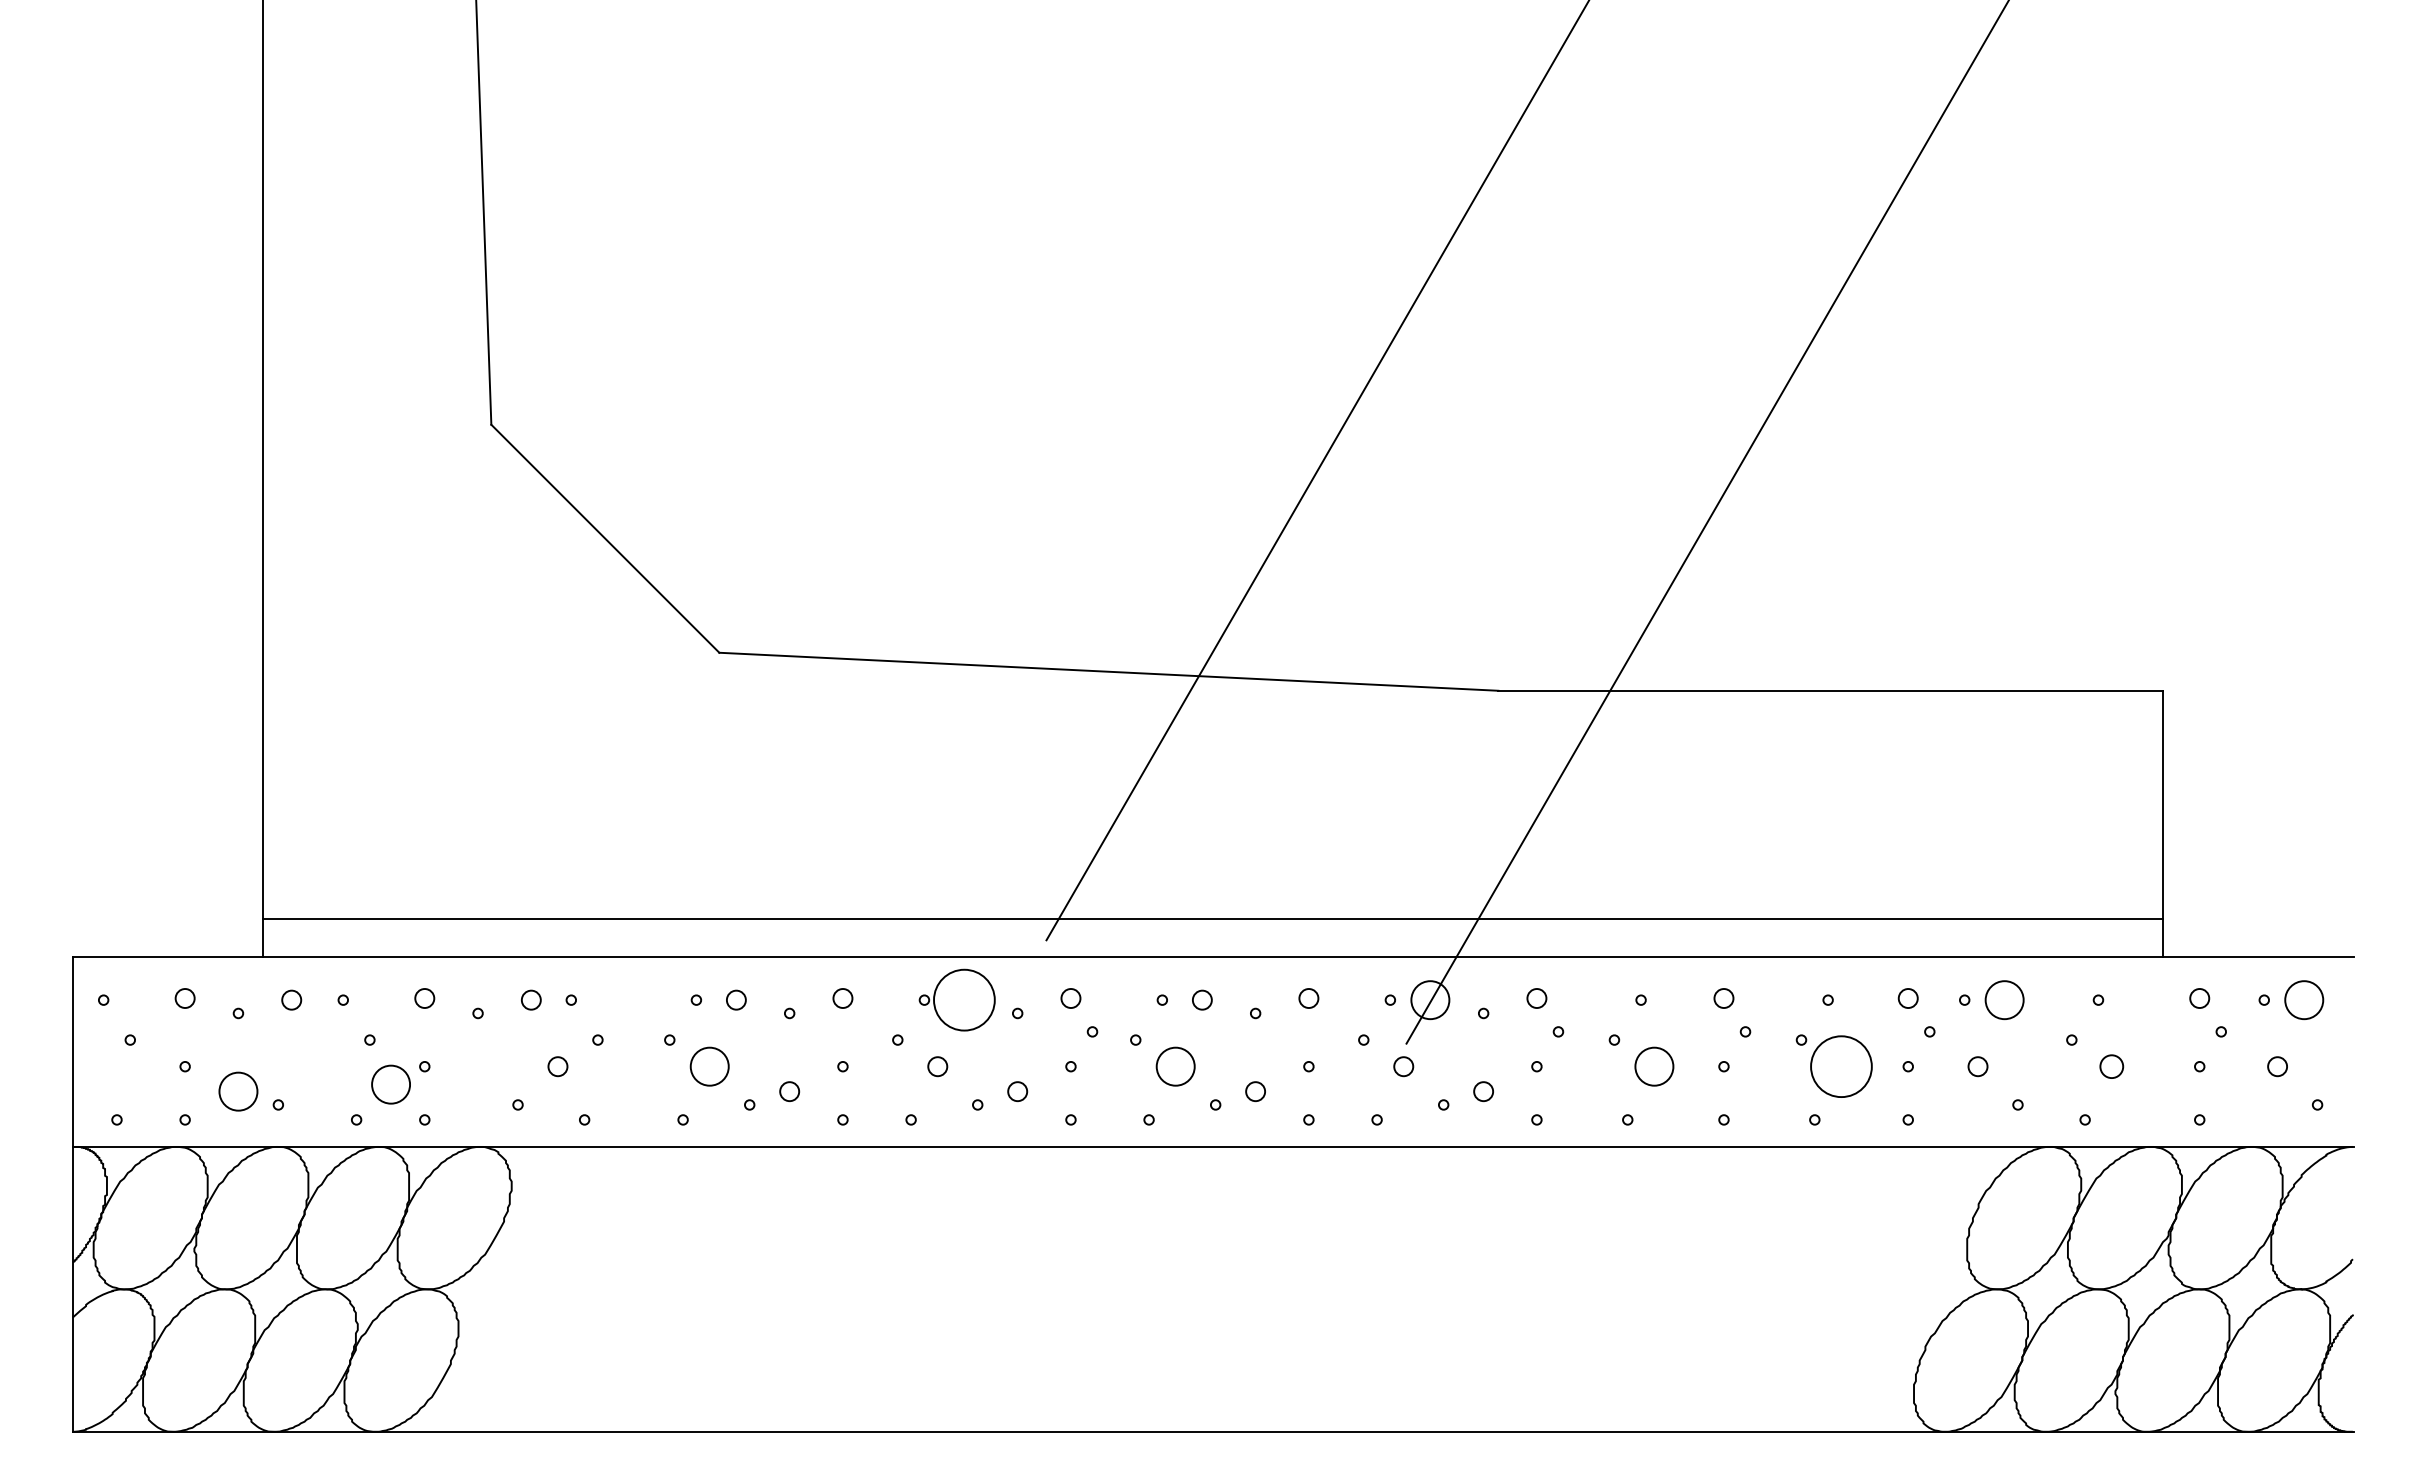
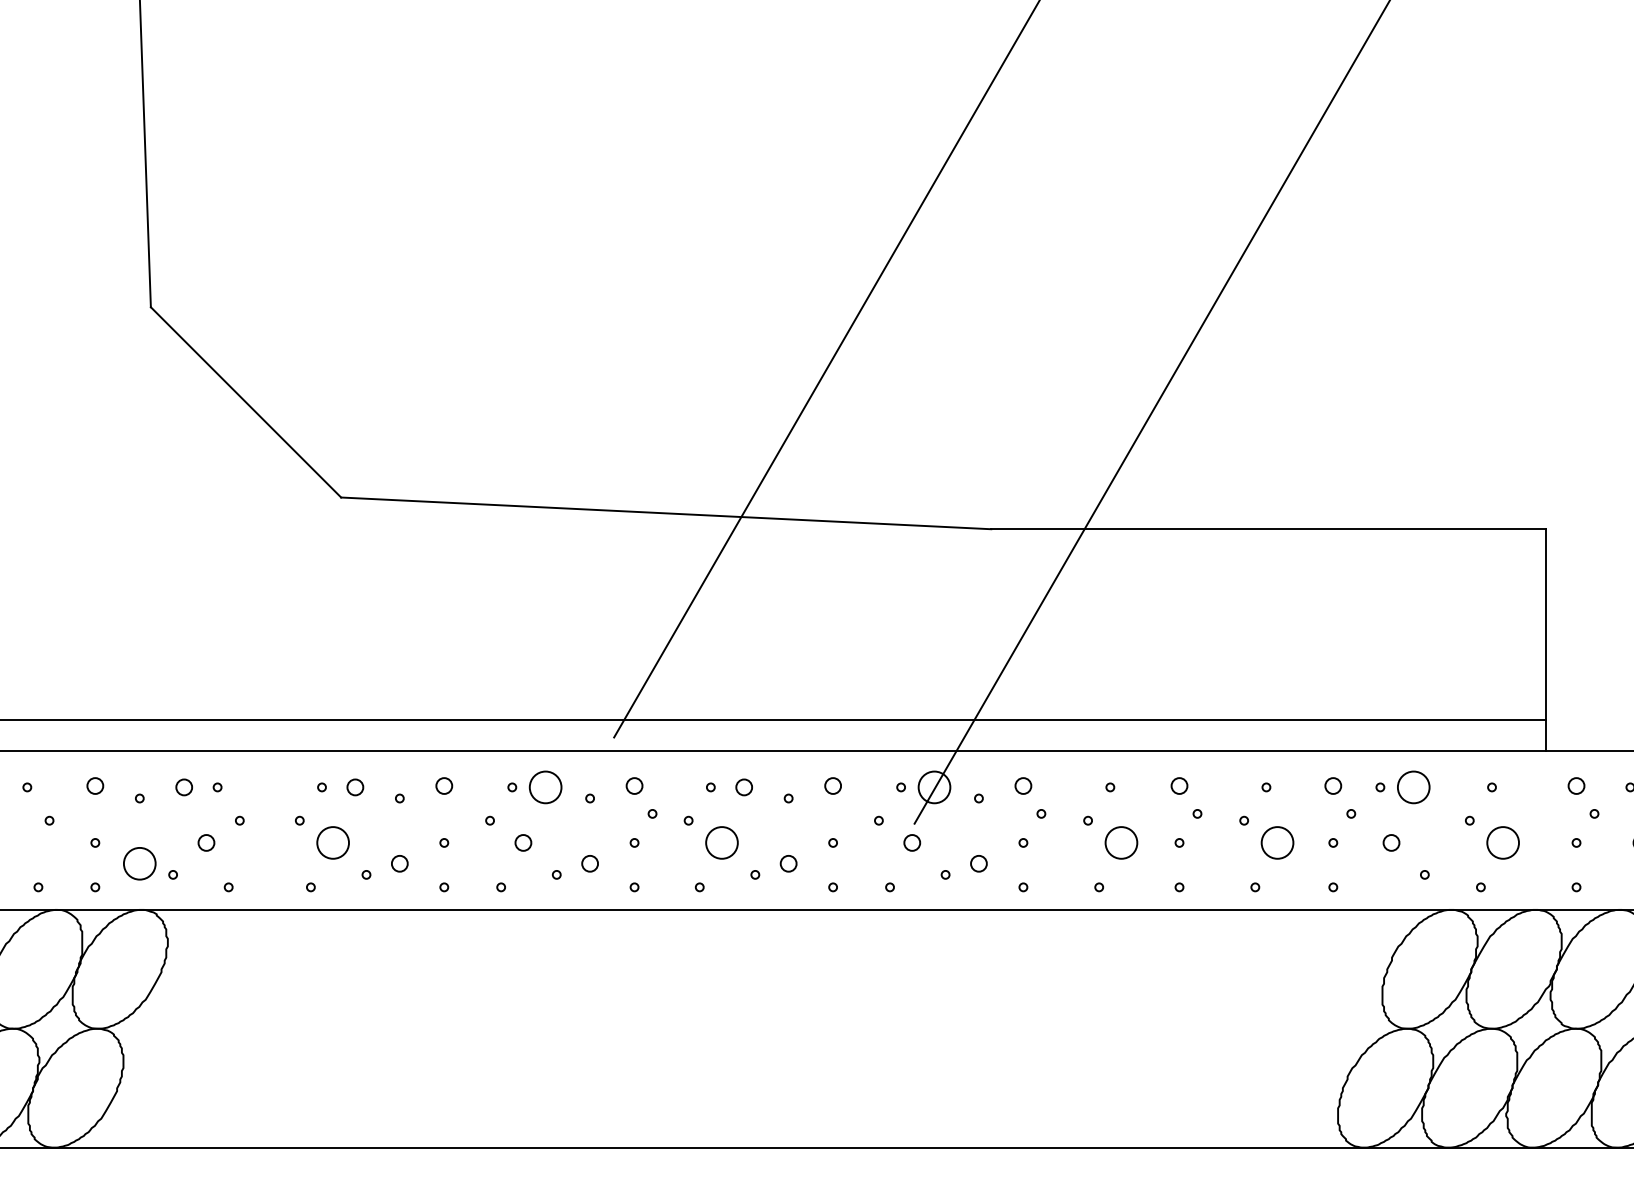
circle: (964, 1000) -> (545, 787), size x0.62
circle: (1841, 1066) -> (1277, 842), size x0.62
circle: (2111, 1066) -> (1502, 842), size x1.67
circle: (390, 1084) -> (139, 863), moved

